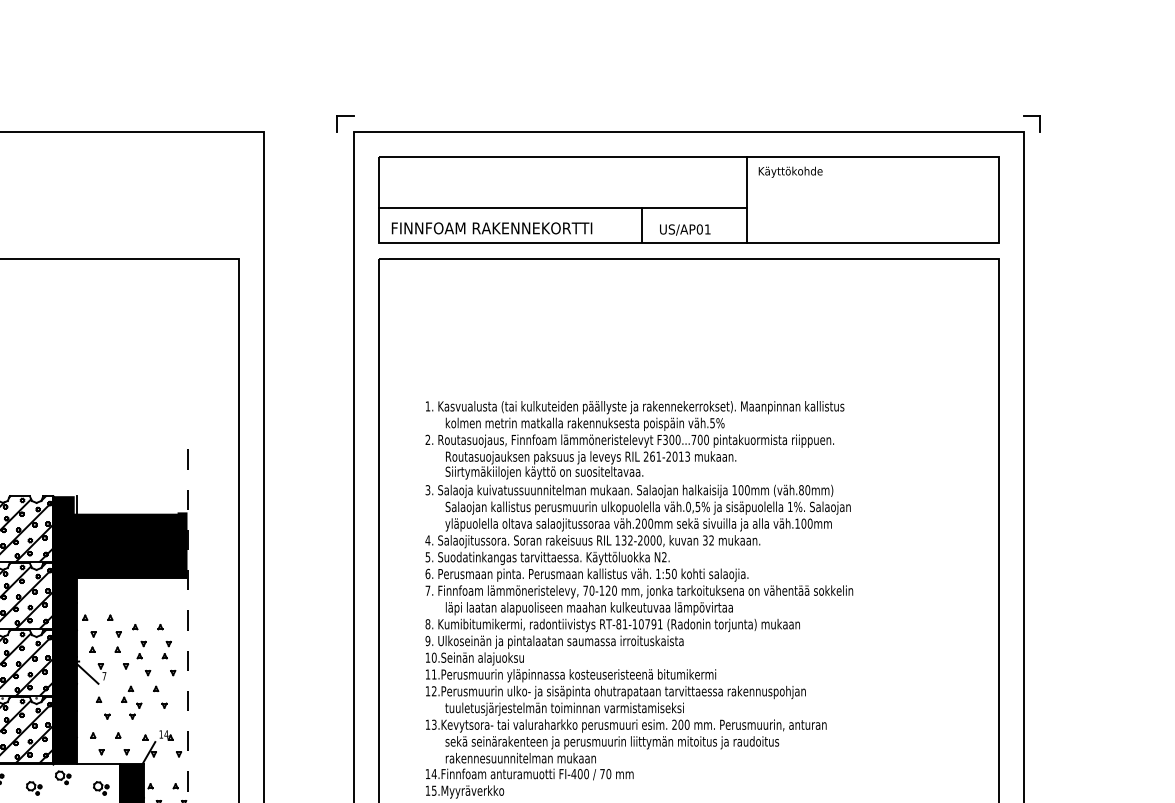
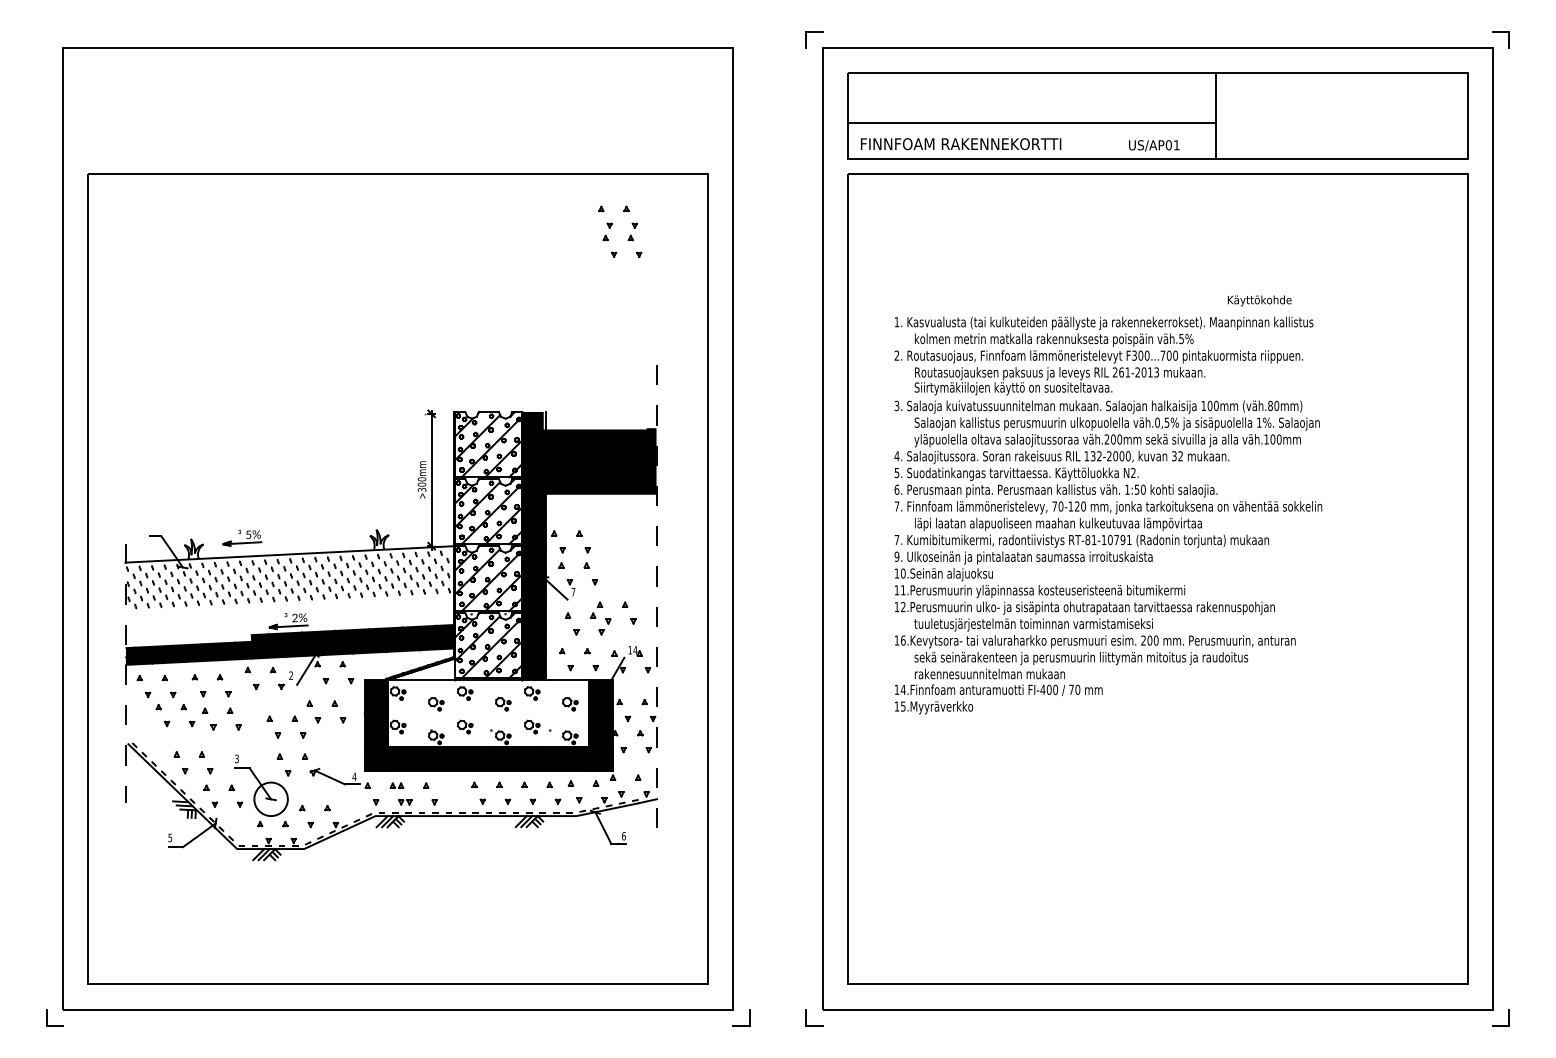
text: (790, 171) -> (1259, 300), moved
line: (642, 224) -> (1111, 140), removed
text: (427, 624) -> (896, 540), 8. -> 7.
part: (163, 653) -> (629, 235), moved
text: (434, 724) -> (903, 640), 13.Kevytsora- -> 16.Kevytsora-

